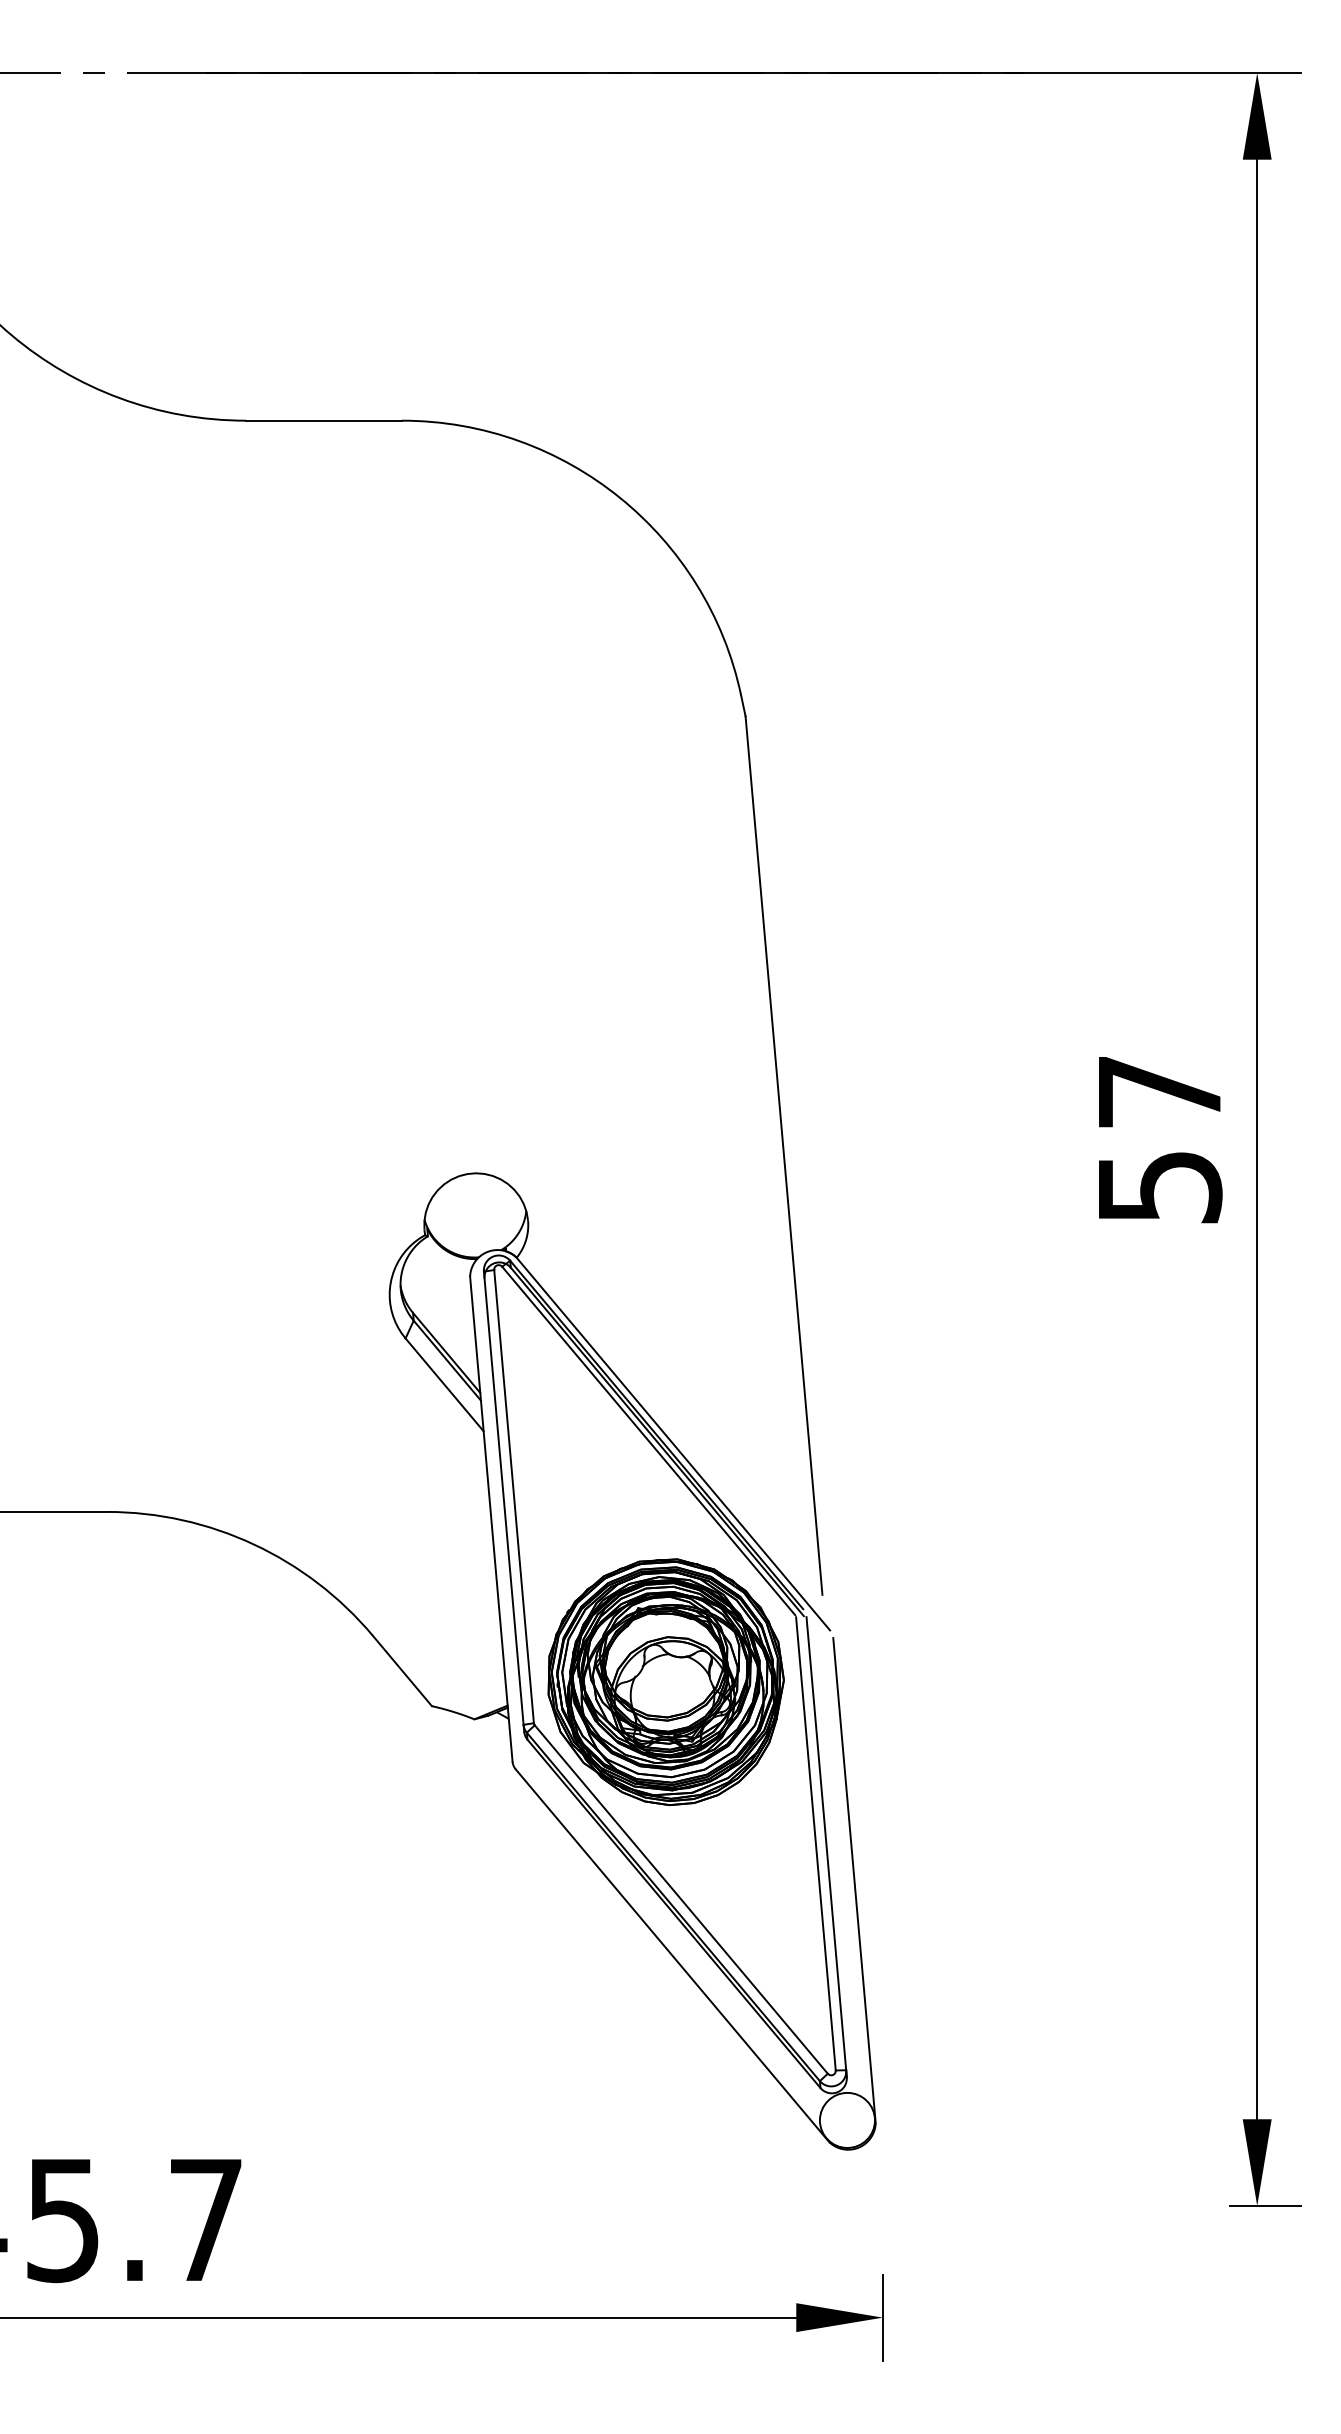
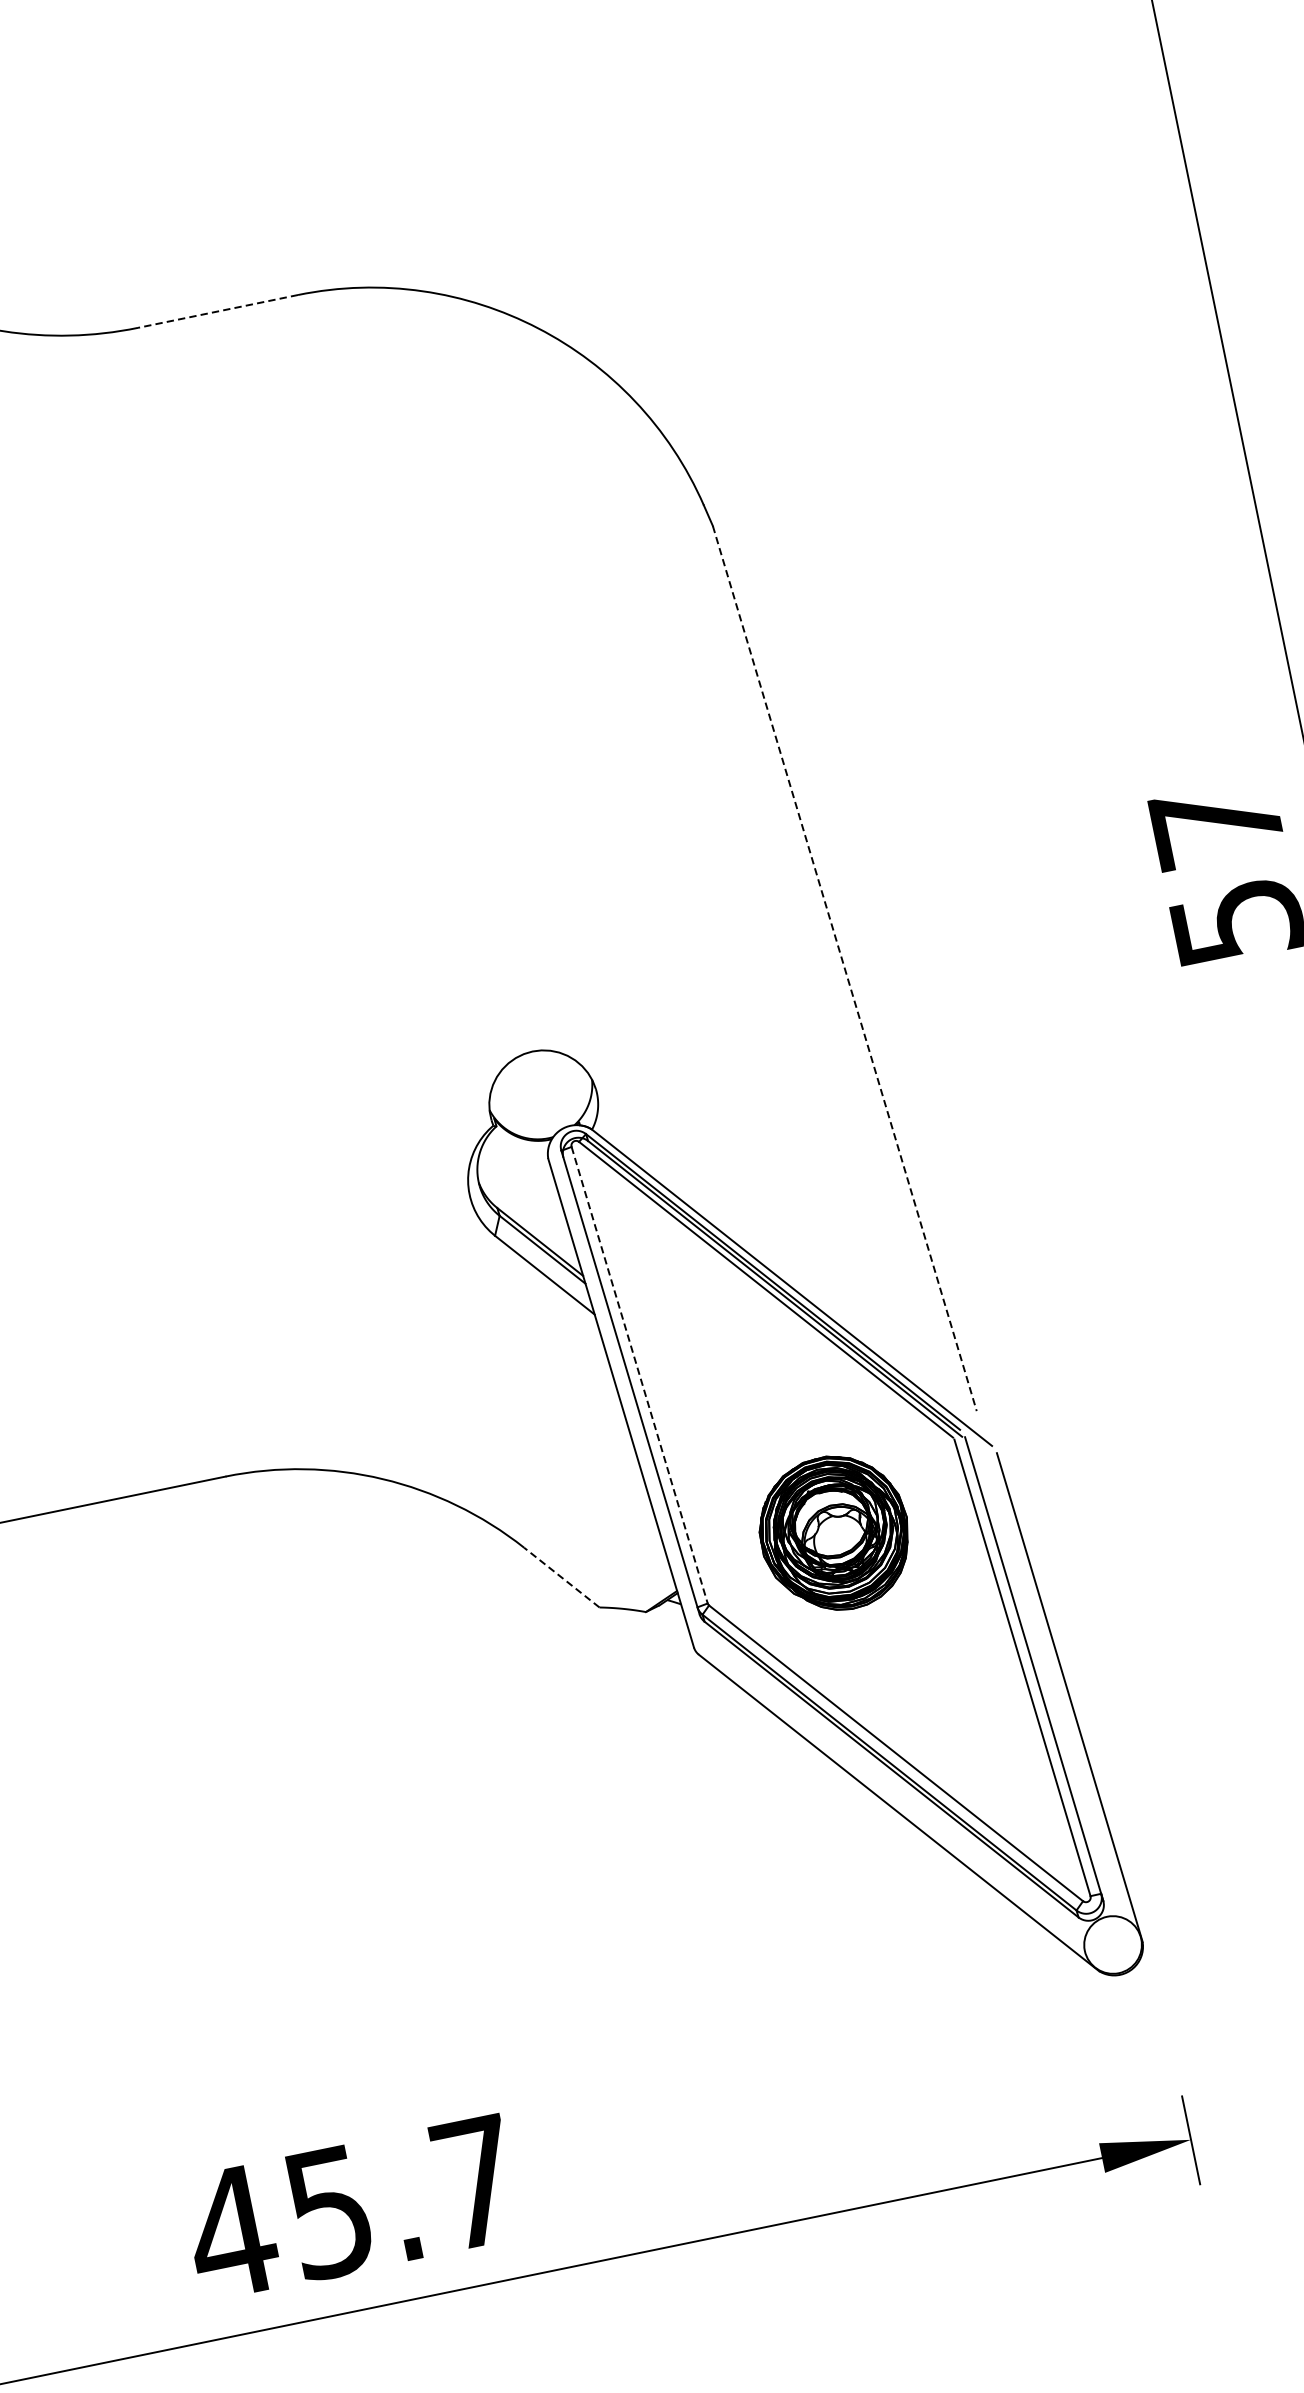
line: (323, 420) -> (217, 311), solid -> dashed
line: (784, 1155) -> (845, 968), solid -> dashed
line: (514, 1497) -> (640, 1376), solid -> dashed
line: (402, 1670) -> (561, 1577), solid -> dashed
part: (665, 1682) -> (834, 1534), size x0.6

